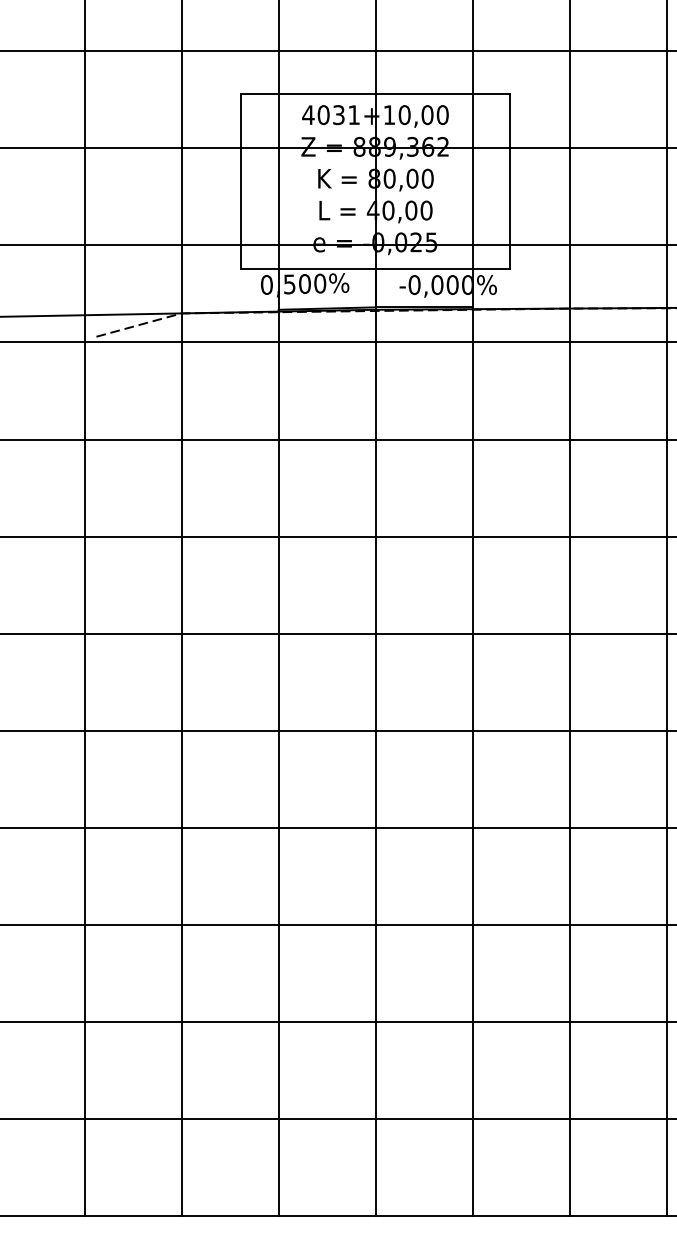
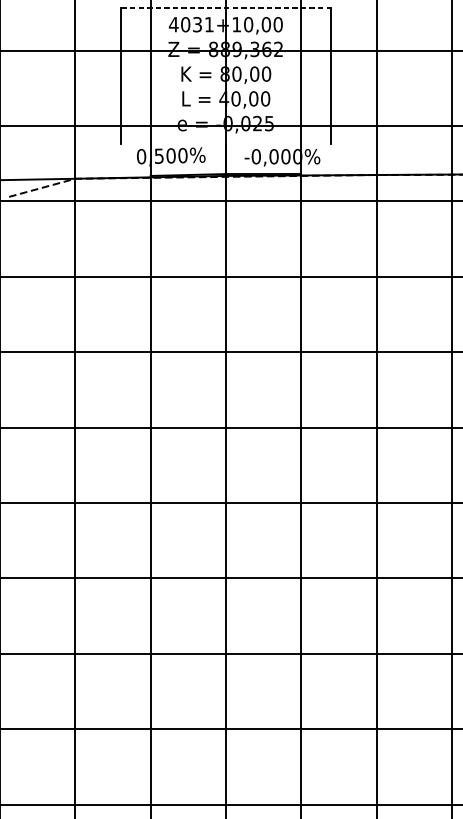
line: (375, 93) -> (225, 7), solid -> dashed
line: (375, 268) -> (225, 143), removed

